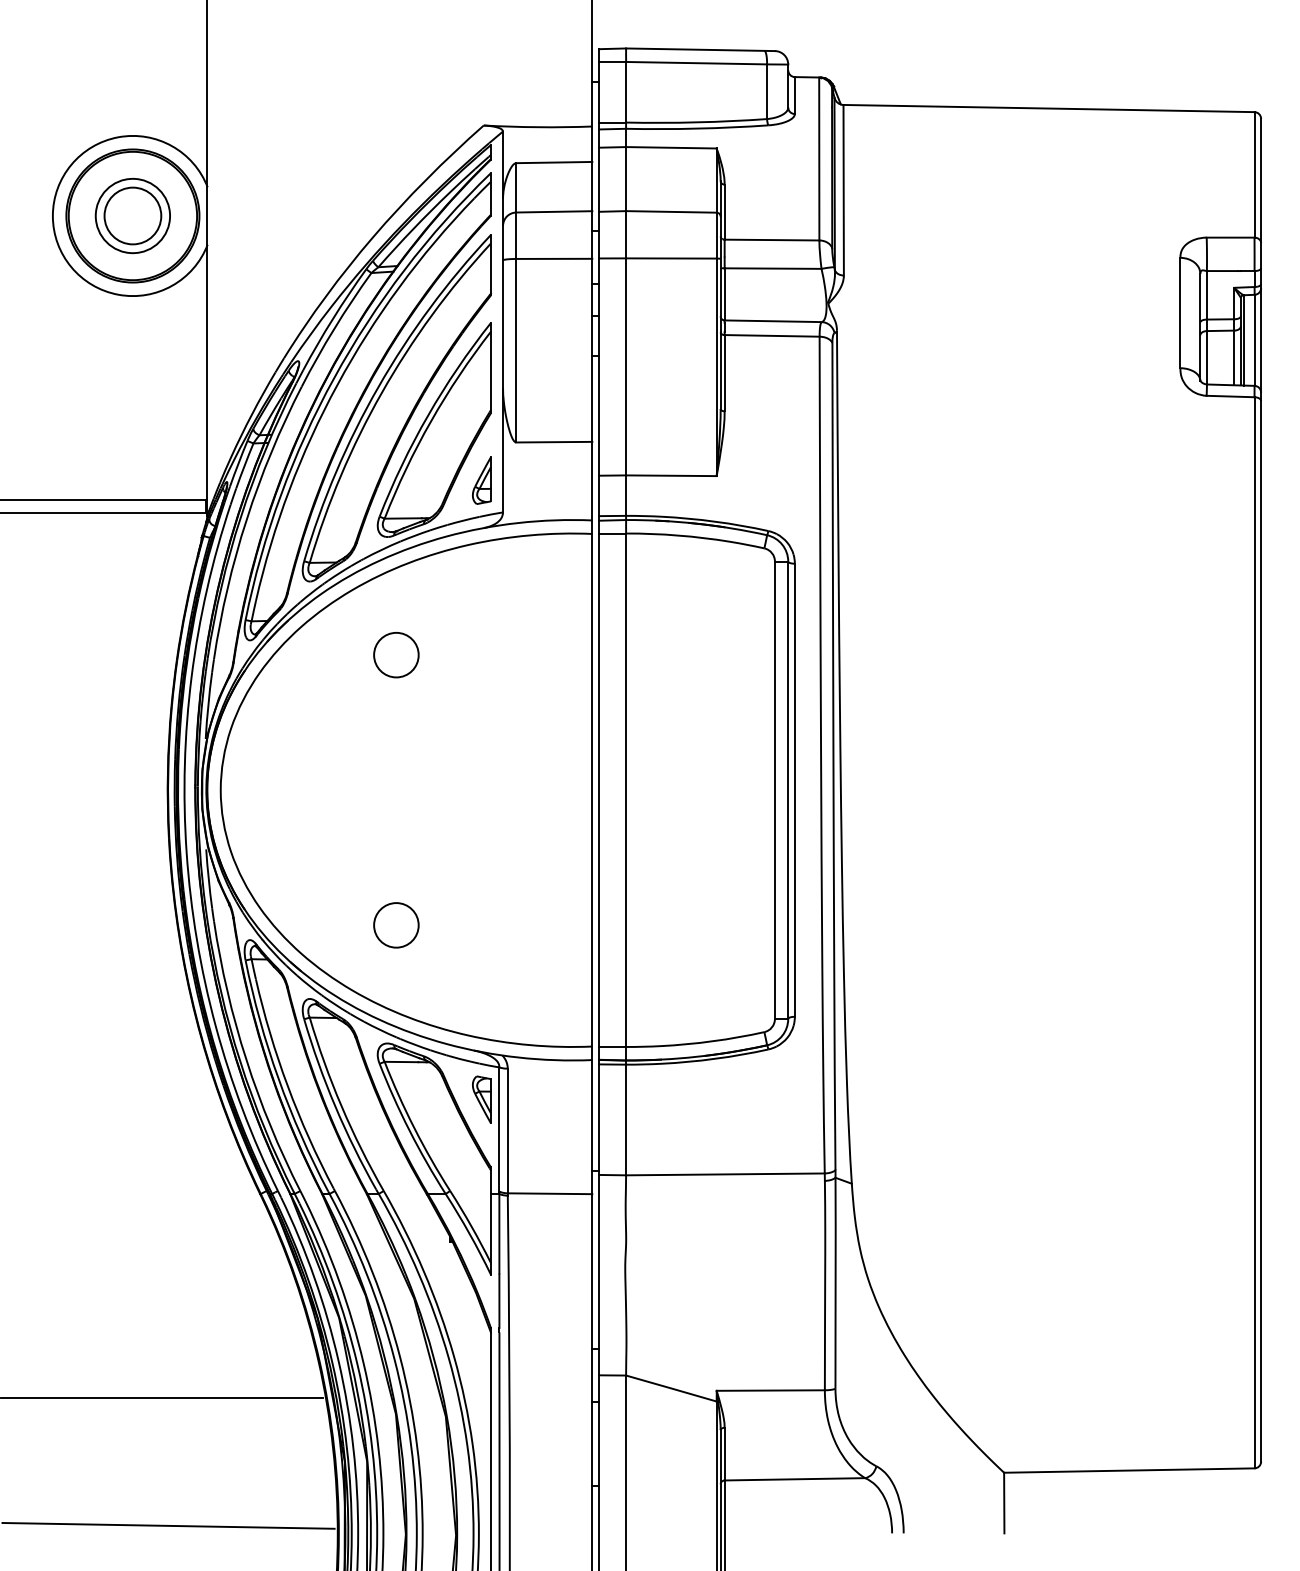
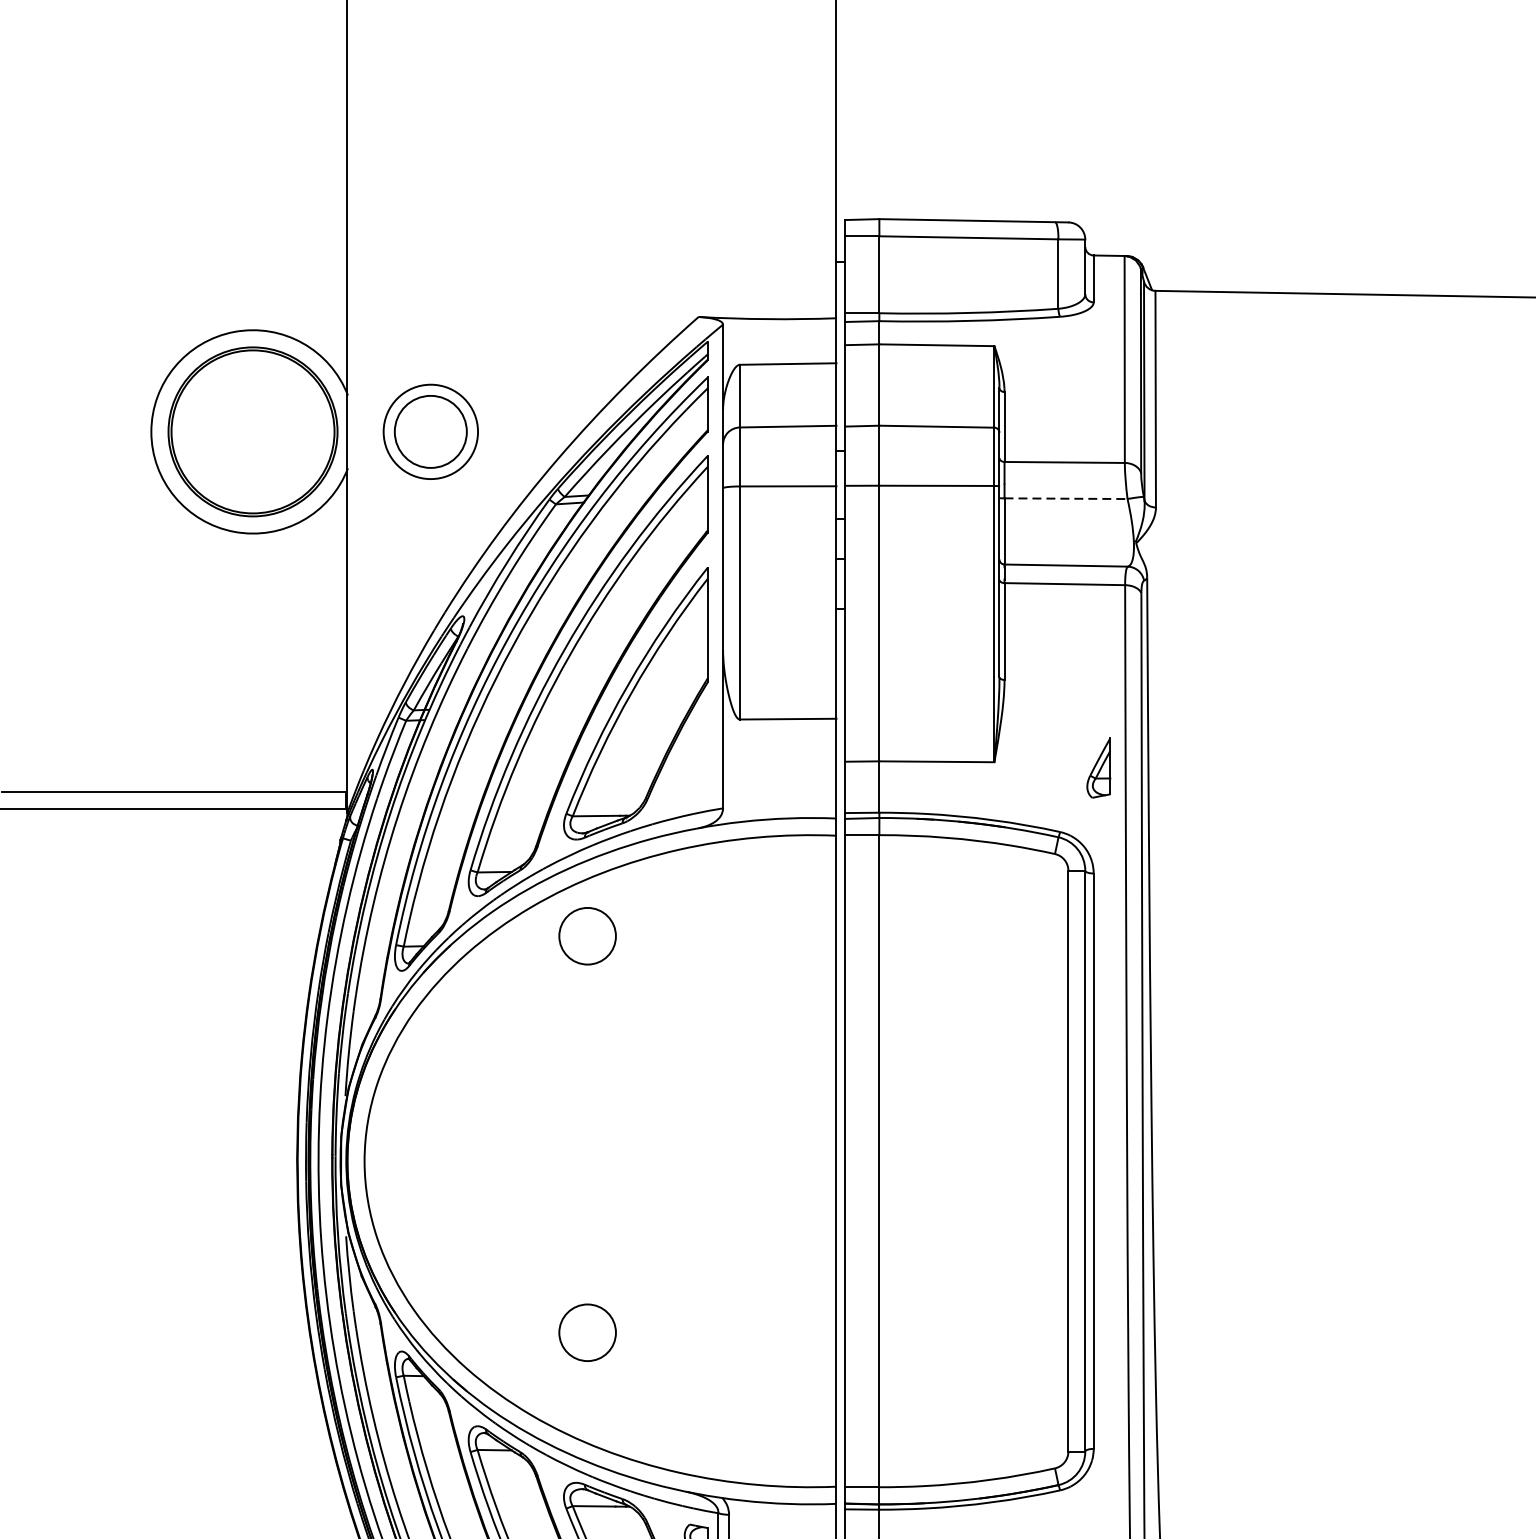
part: (132, 216) -> (430, 432), moved
line: (773, 268) -> (1066, 498), solid -> dashed
part: (481, 480) -> (1098, 767), moved
circle: (396, 655) -> (587, 936), moved

